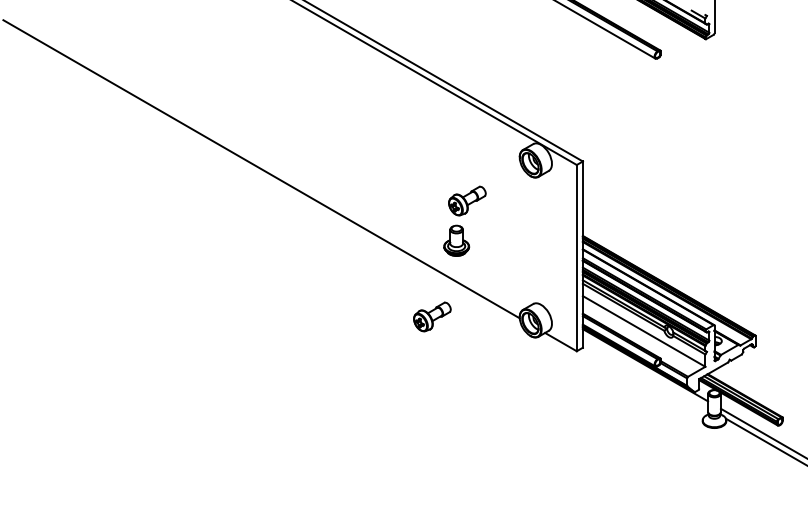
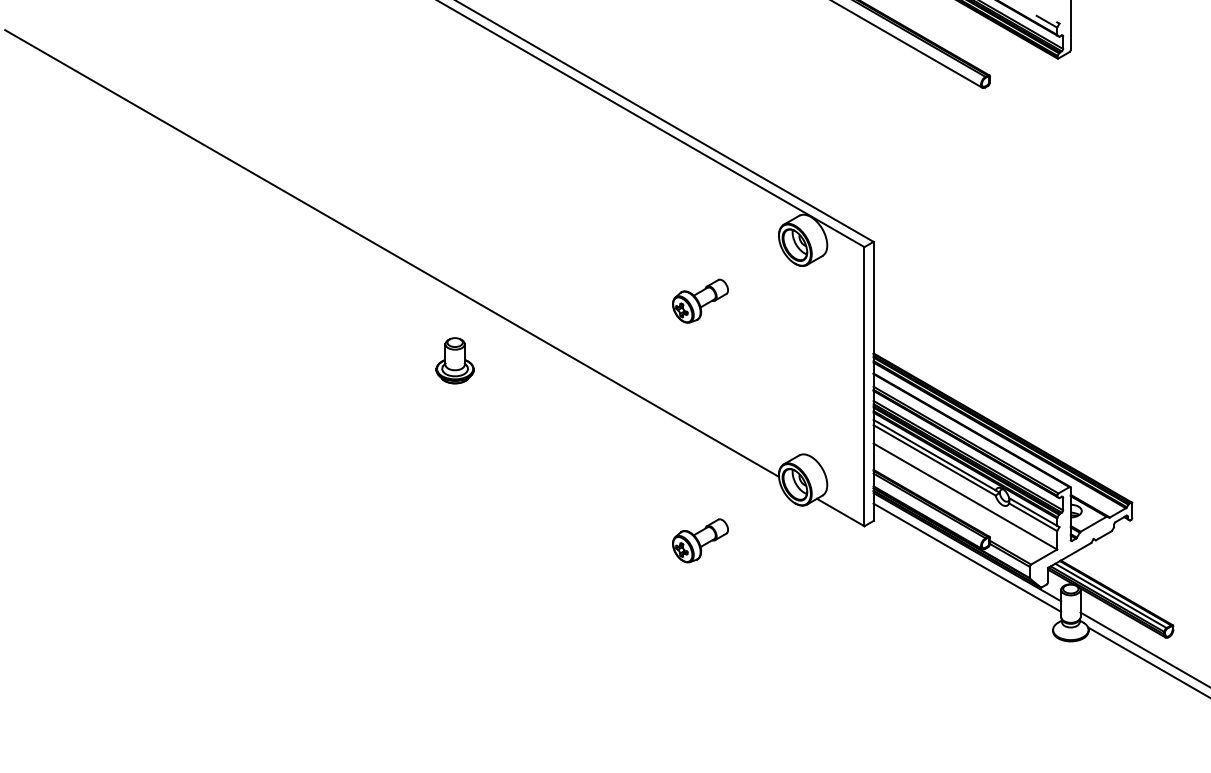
part: (456, 240) -> (454, 360), moved
part: (432, 316) -> (700, 540), moved
line: (645, 372) -> (967, 558), added

